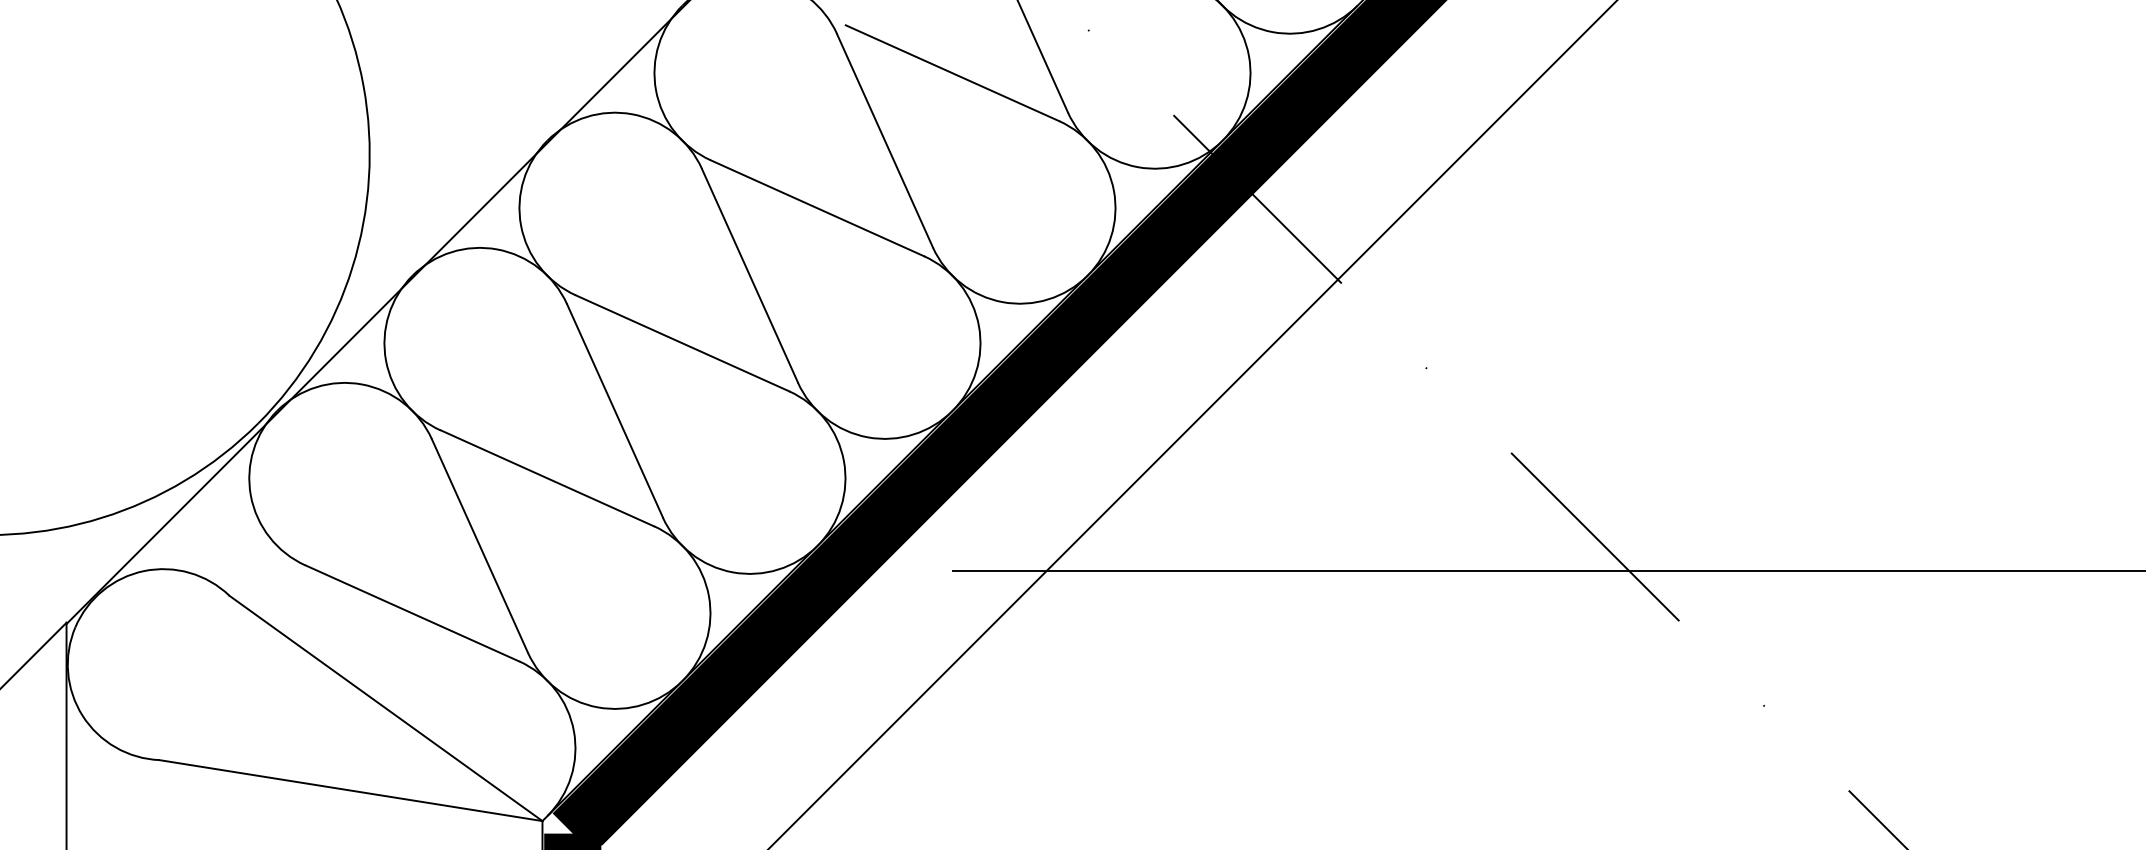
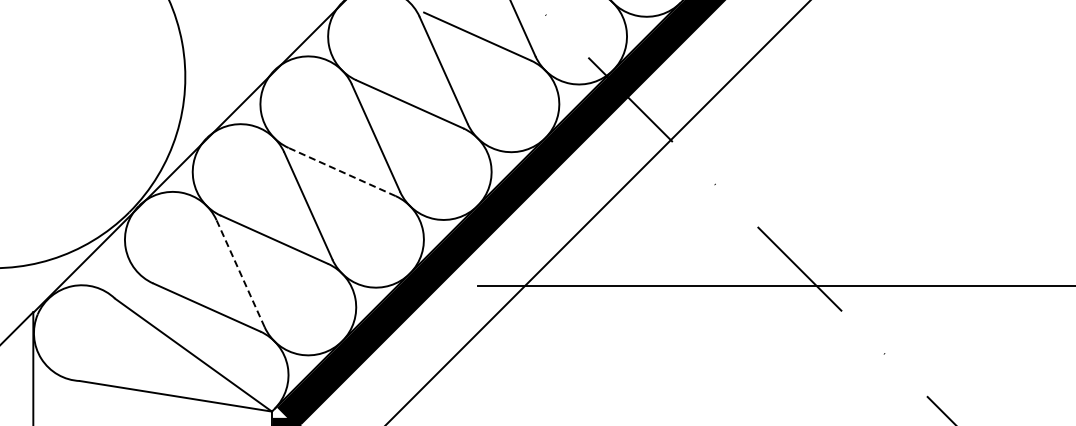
line: (683, 344) -> (342, 172), solid -> dashed
line: (479, 545) -> (240, 273), solid -> dashed

